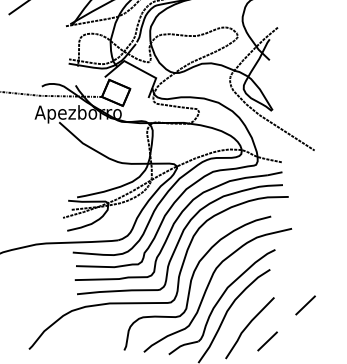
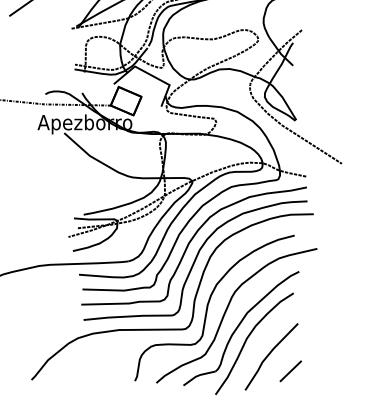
line: (305, 305) -> (331, 332), removed

